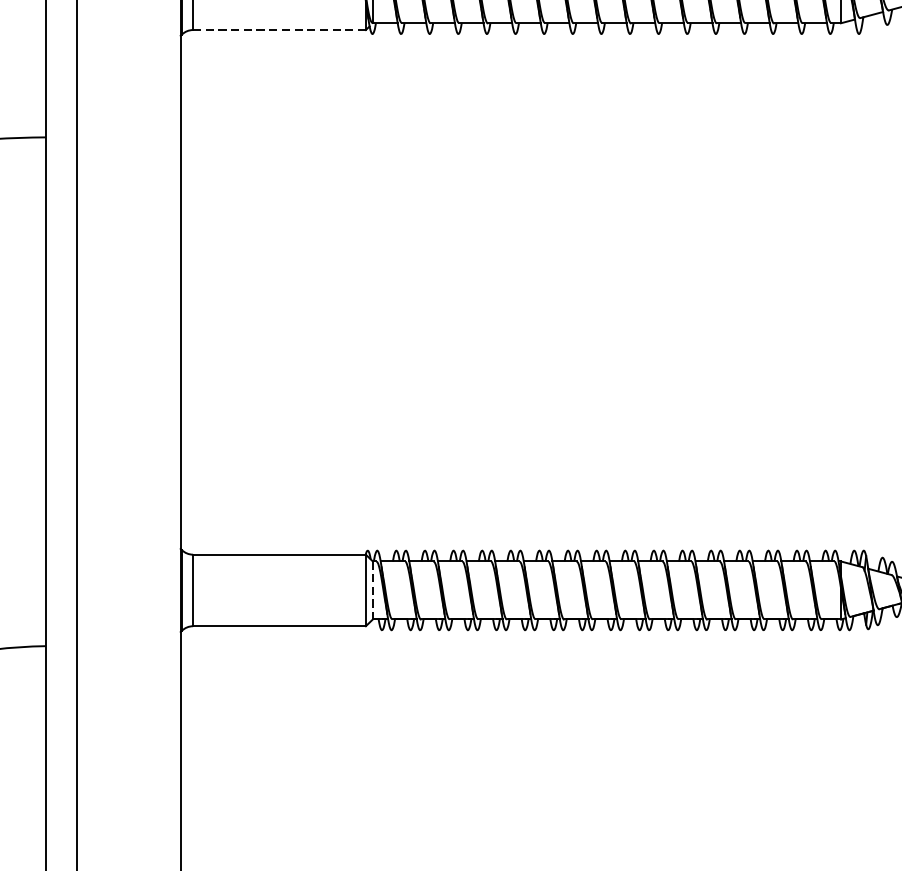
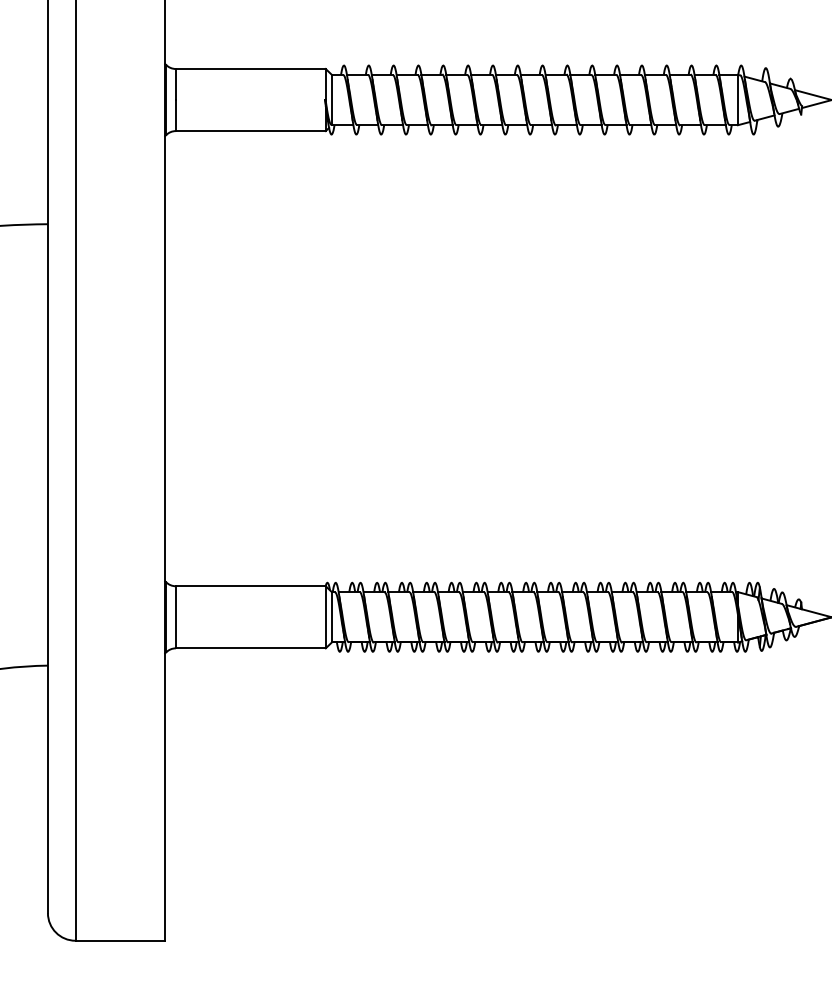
line: (279, 30) -> (250, 131), dashed -> solid
line: (372, 590) -> (331, 617), dashed -> solid

